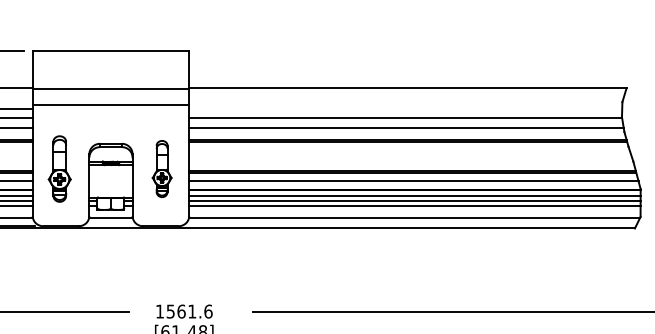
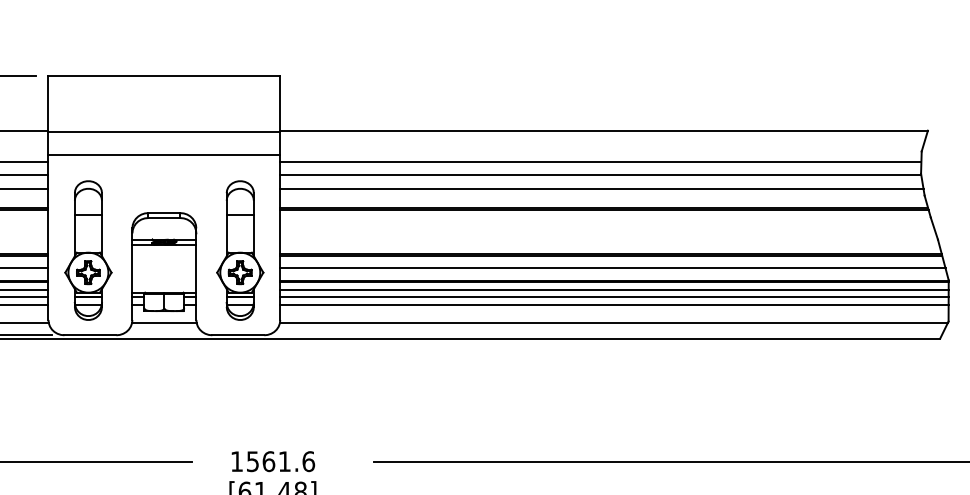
line: (405, 109) -> (600, 162), added
part: (59, 168) -> (88, 249), size x1.43
part: (161, 168) -> (239, 249), size x1.67

